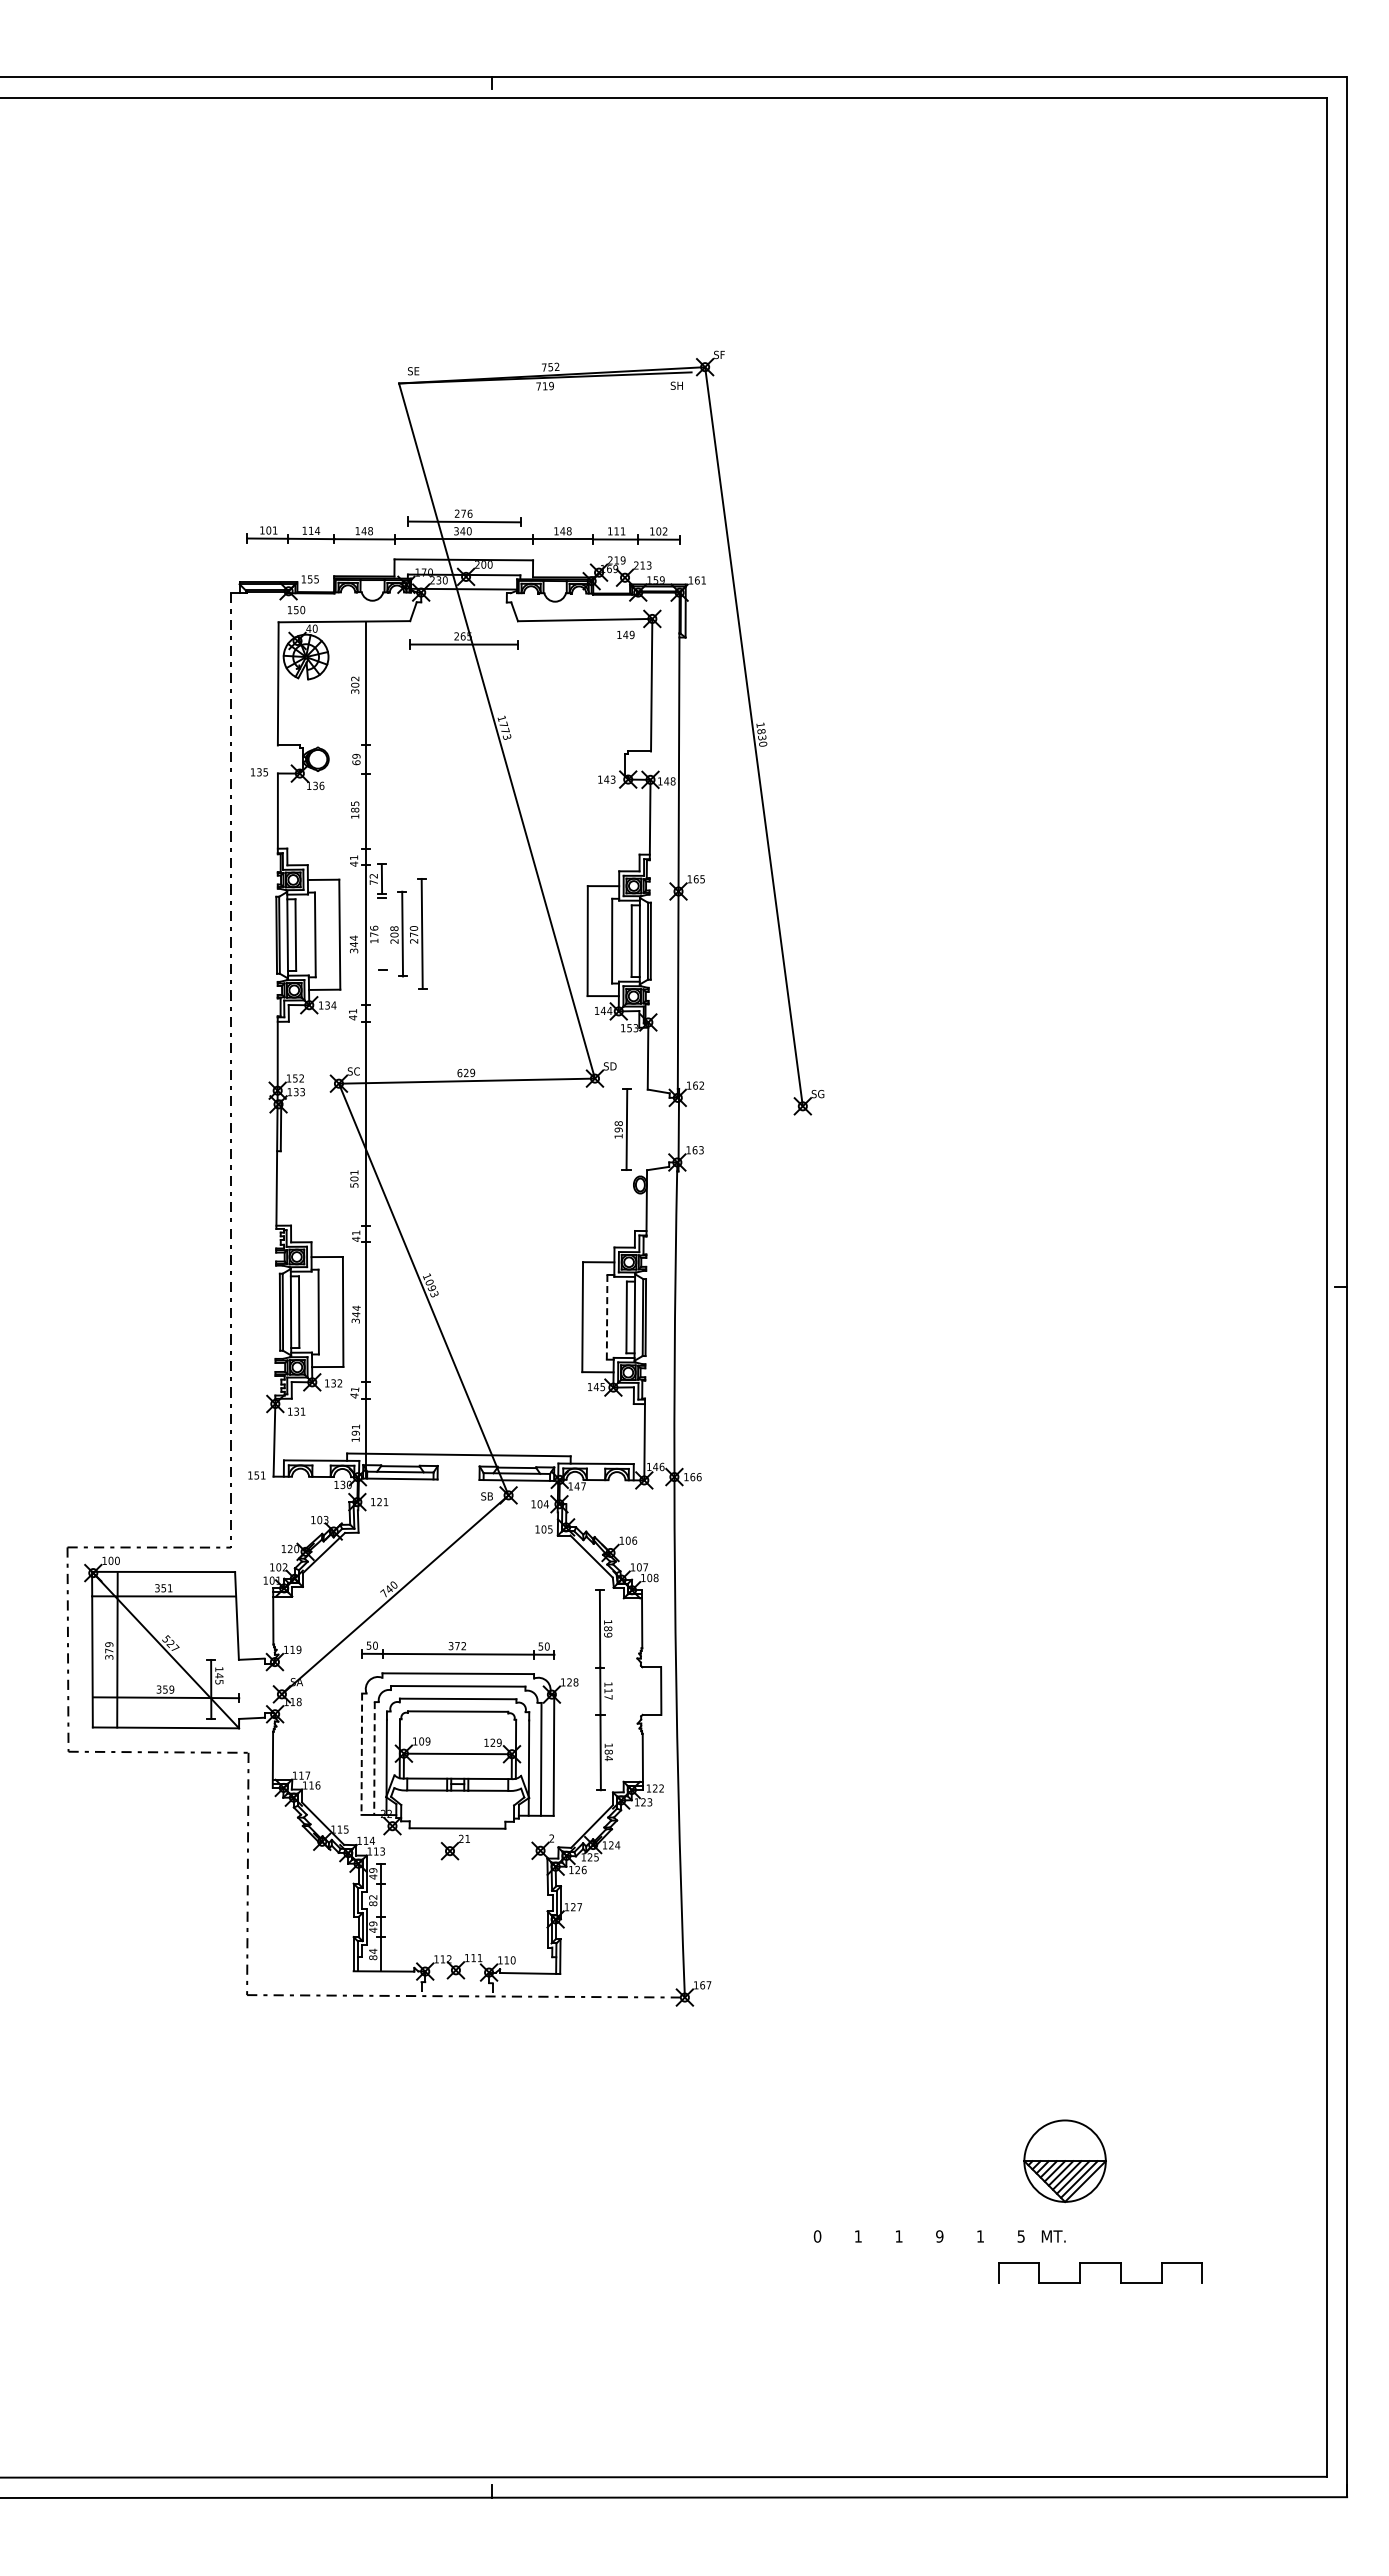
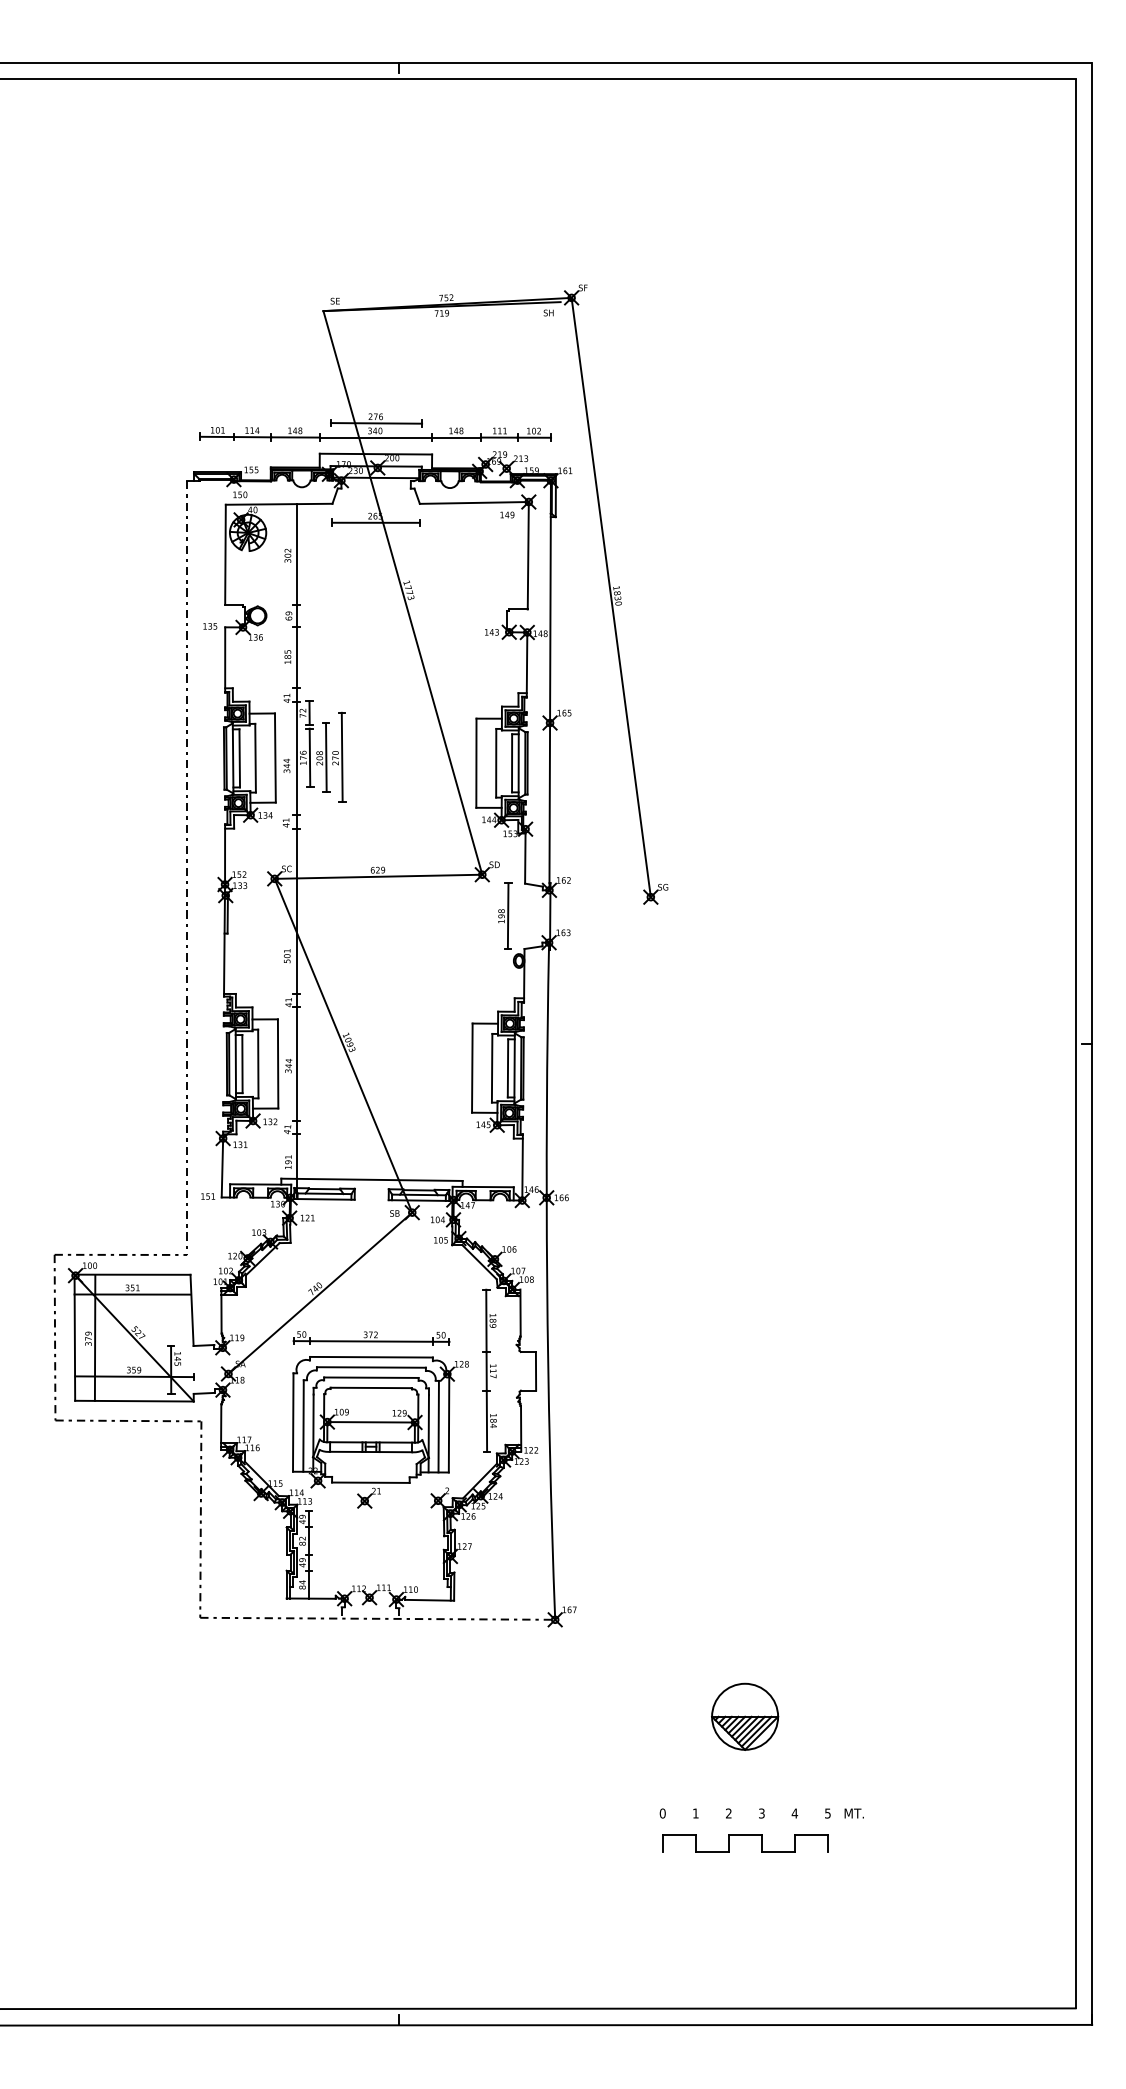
line: (382, 934) -> (310, 757), added
line: (607, 1317) -> (492, 1068), dashed -> solid
line: (361, 1754) -> (293, 1422), dashed -> solid
line: (374, 1759) -> (303, 1426), dashed -> solid
part: (1064, 2161) -> (744, 1717), moved
text: (898, 2236) -> (728, 1813), 1 -> 2
text: (939, 2236) -> (761, 1813), 9 -> 3
text: (980, 2236) -> (794, 1813), 1 -> 4
part: (1100, 2263) -> (745, 1835), moved

